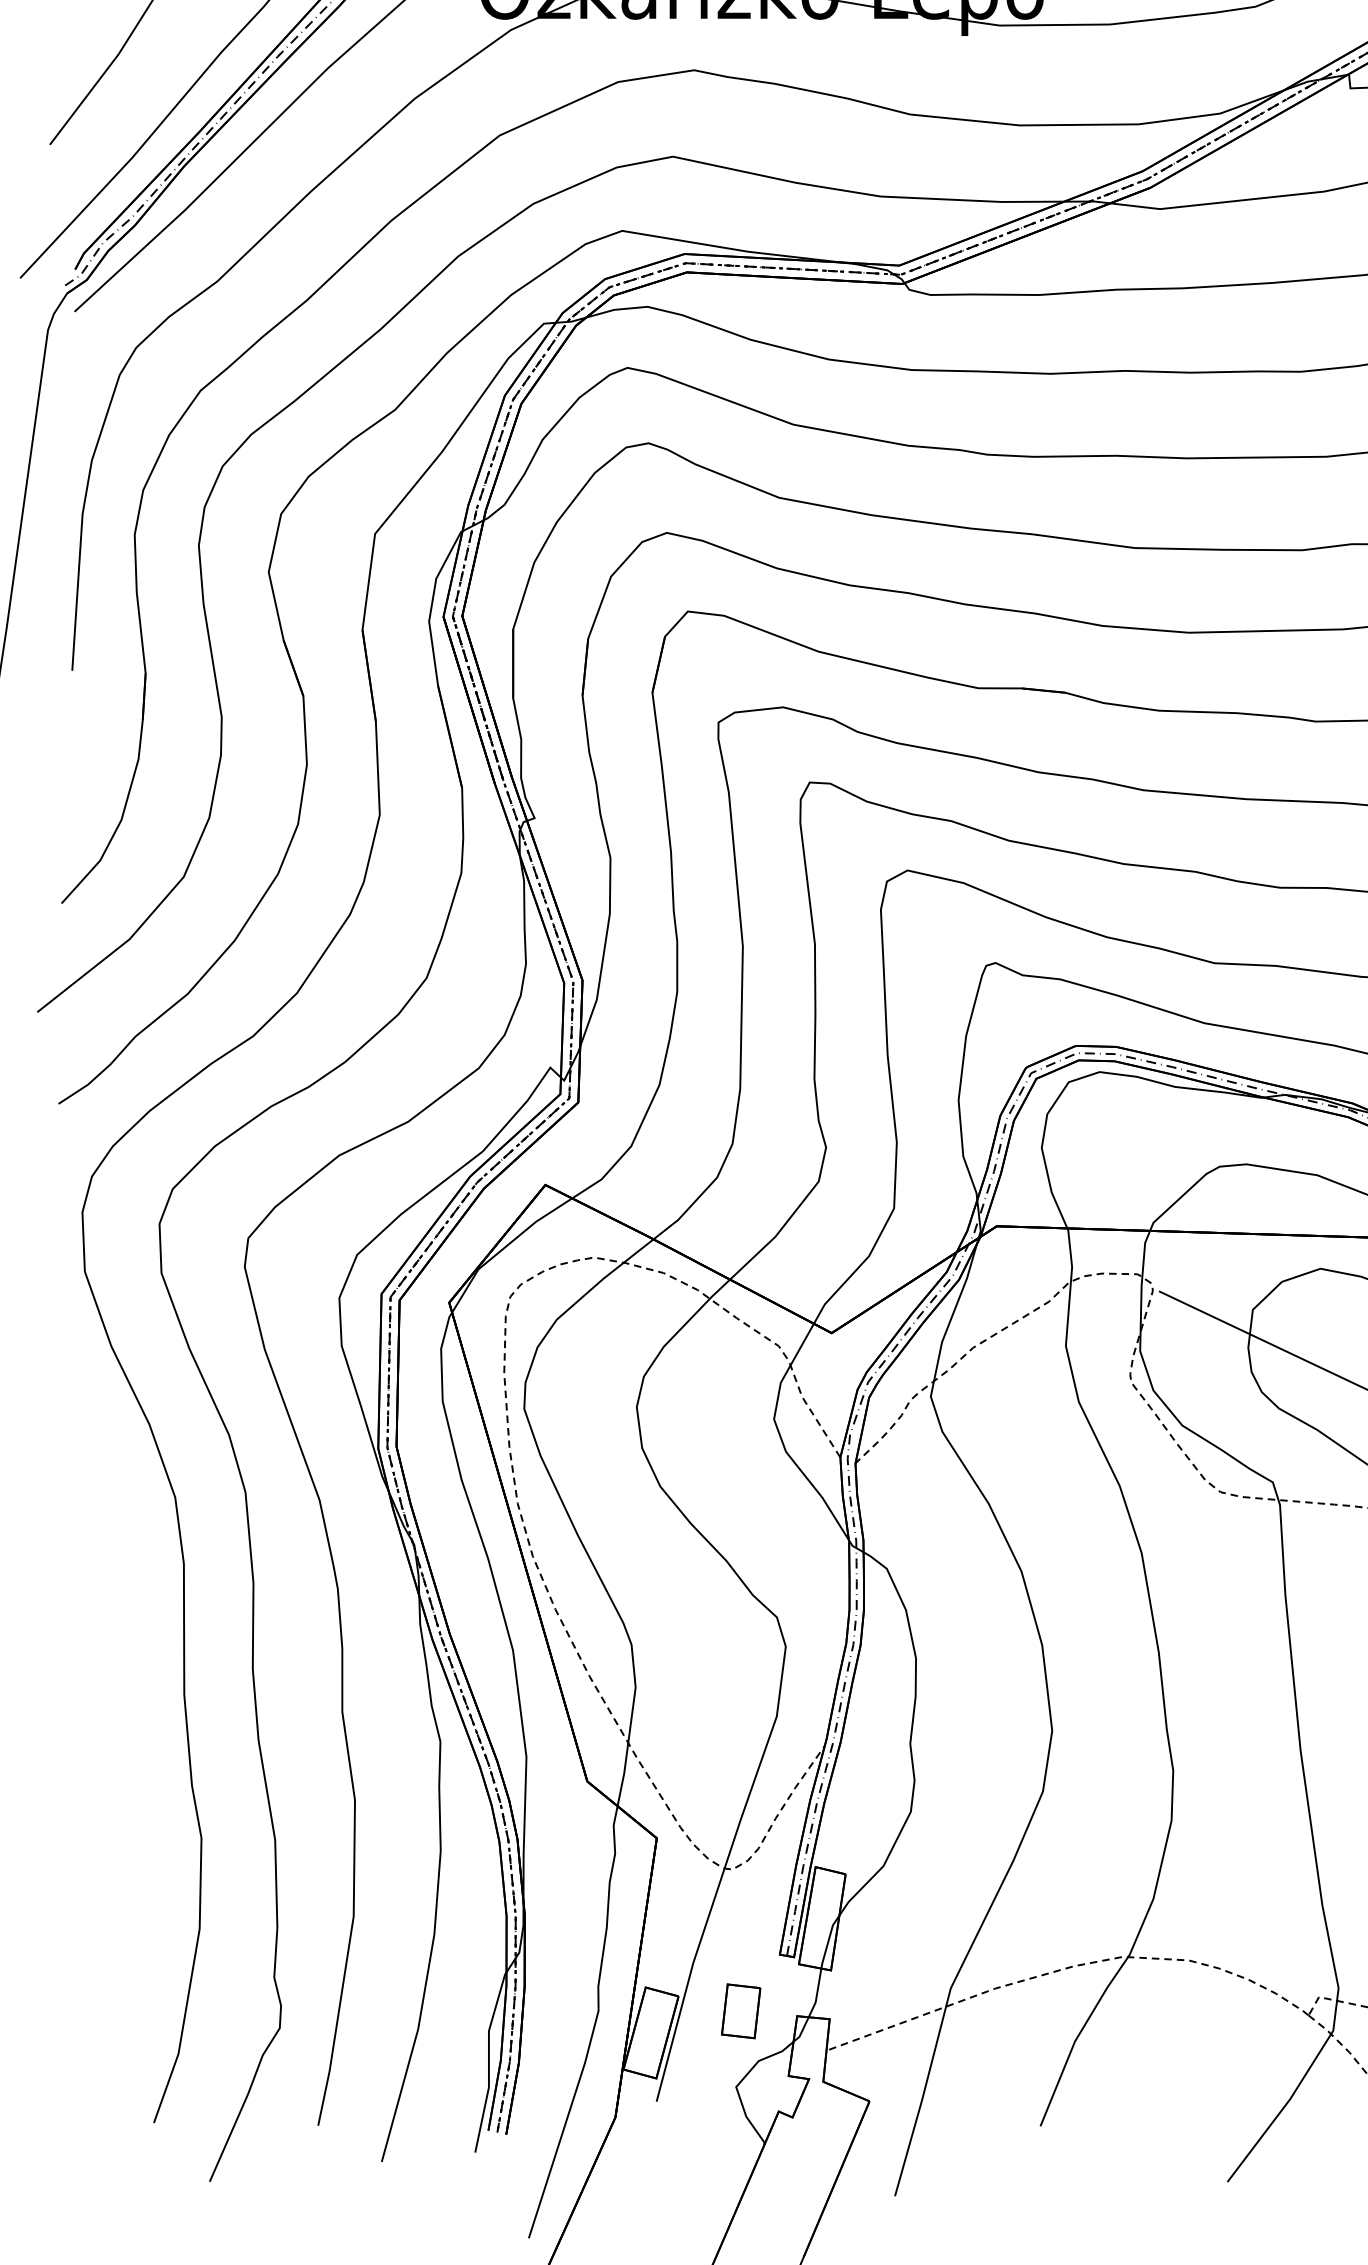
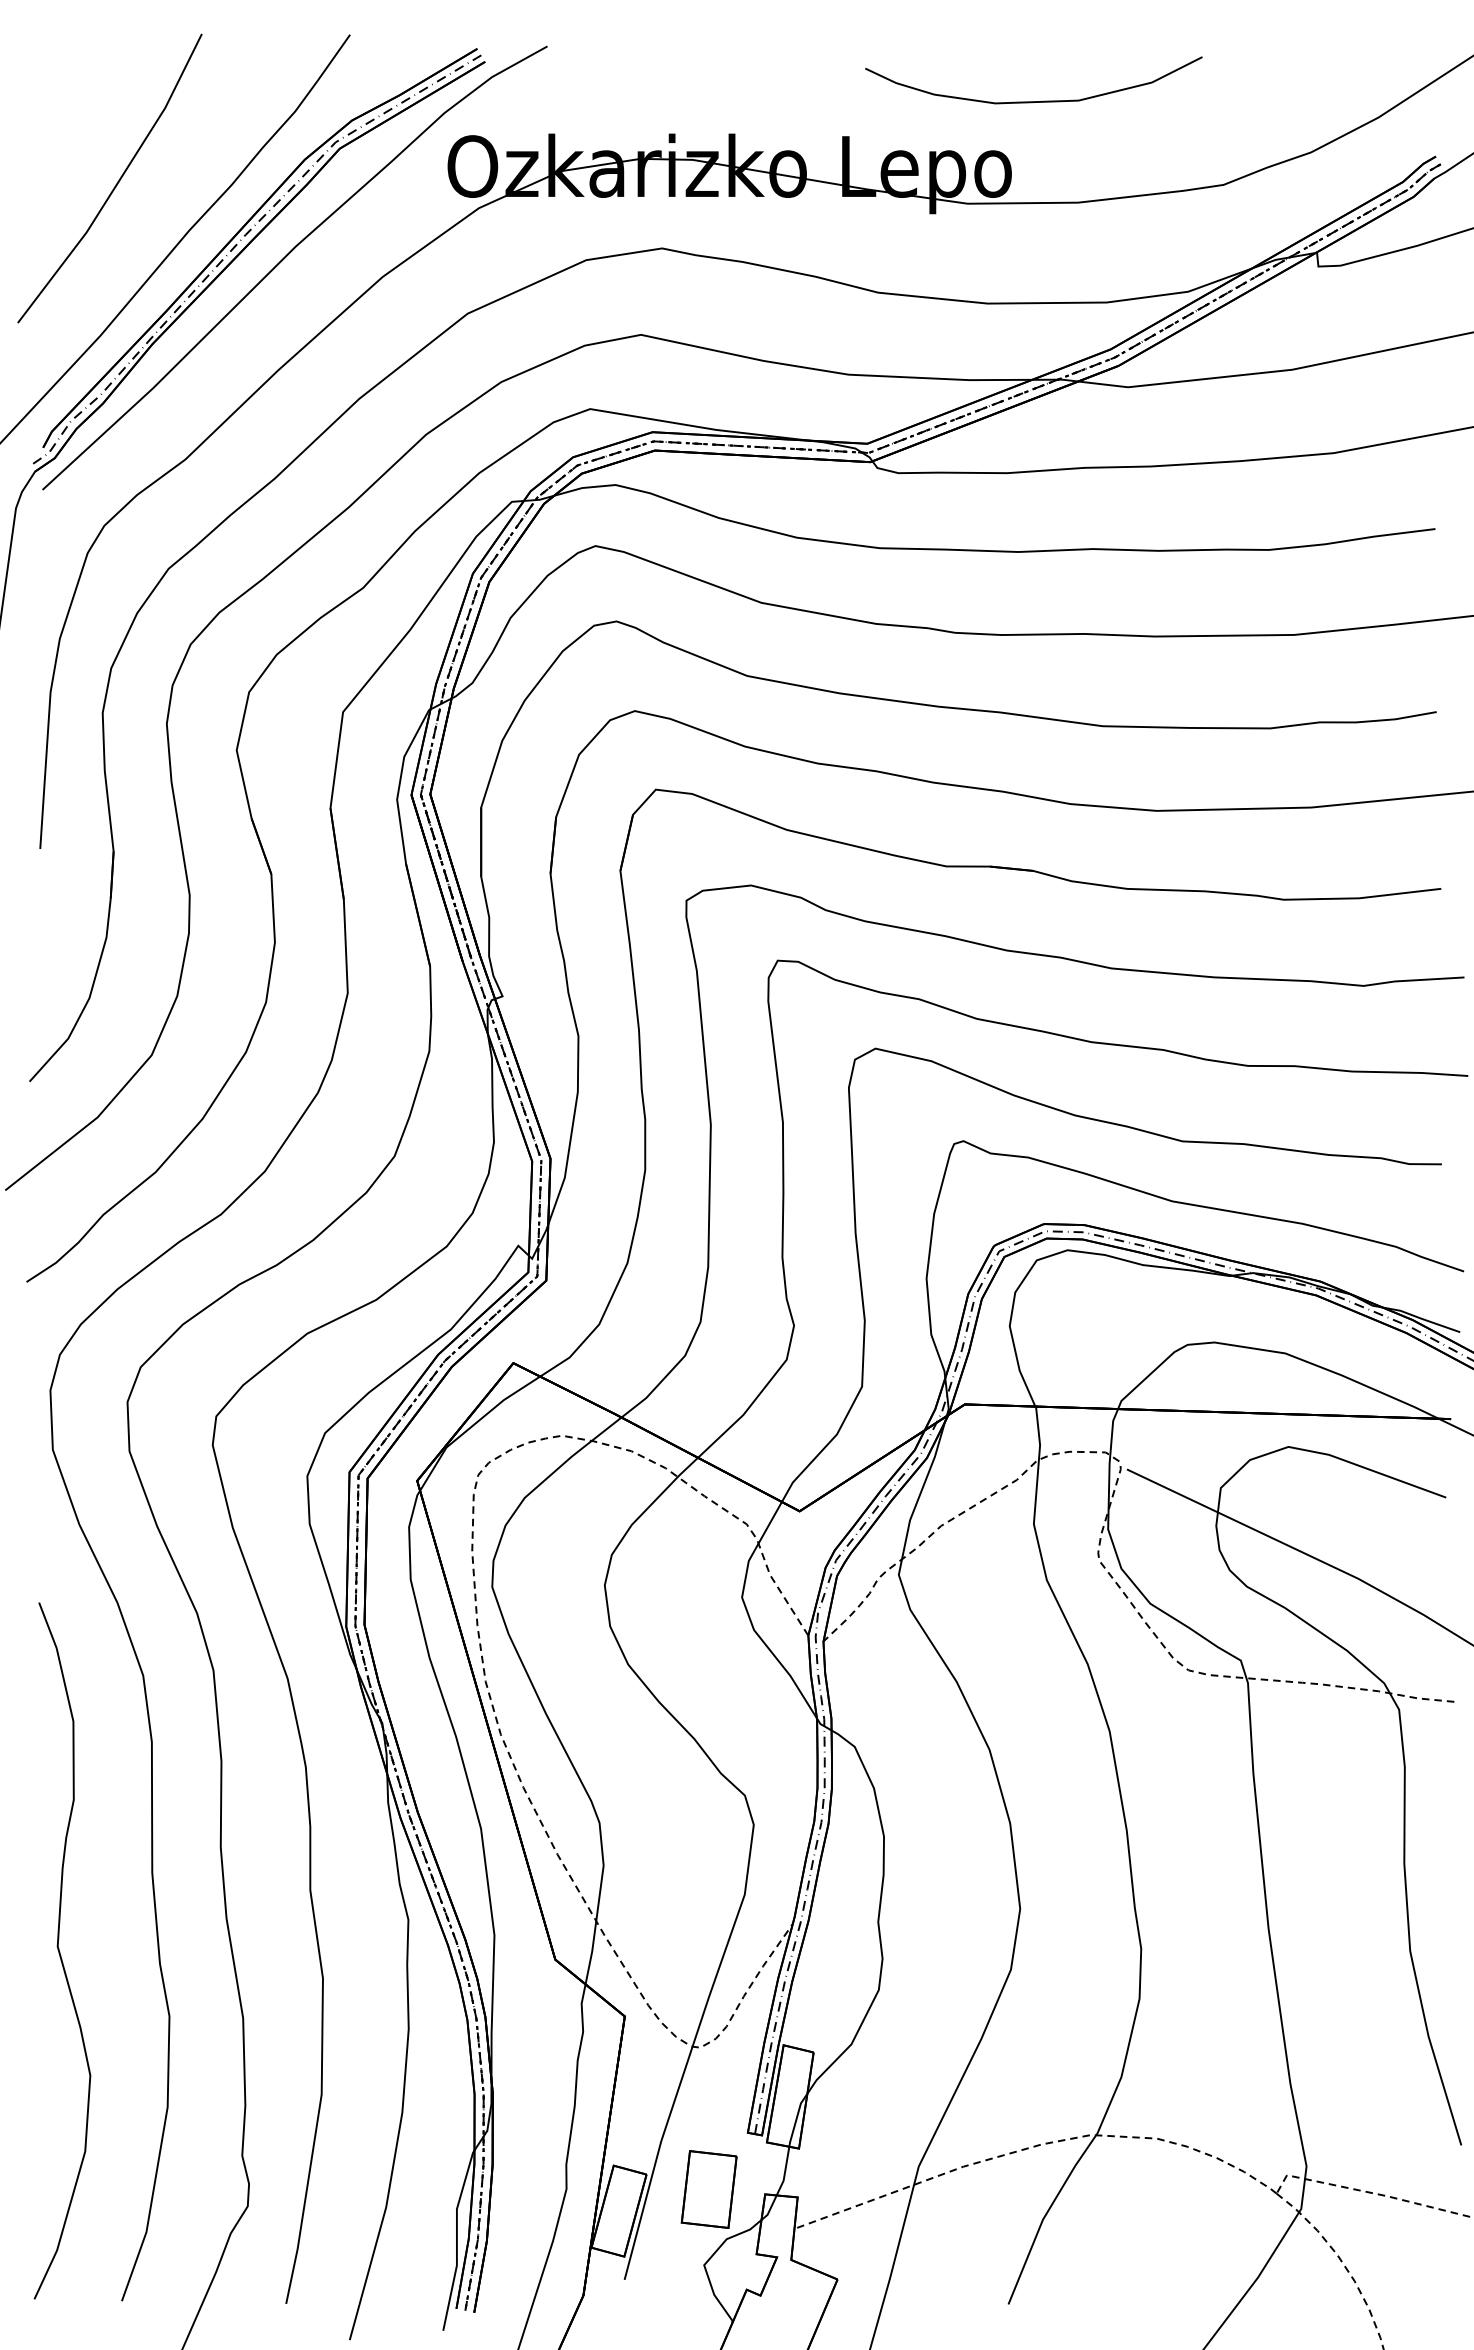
curve: (92, 1774) -> (60, 1952), added
part: (740, 2011) -> (708, 2189), size x1.43

